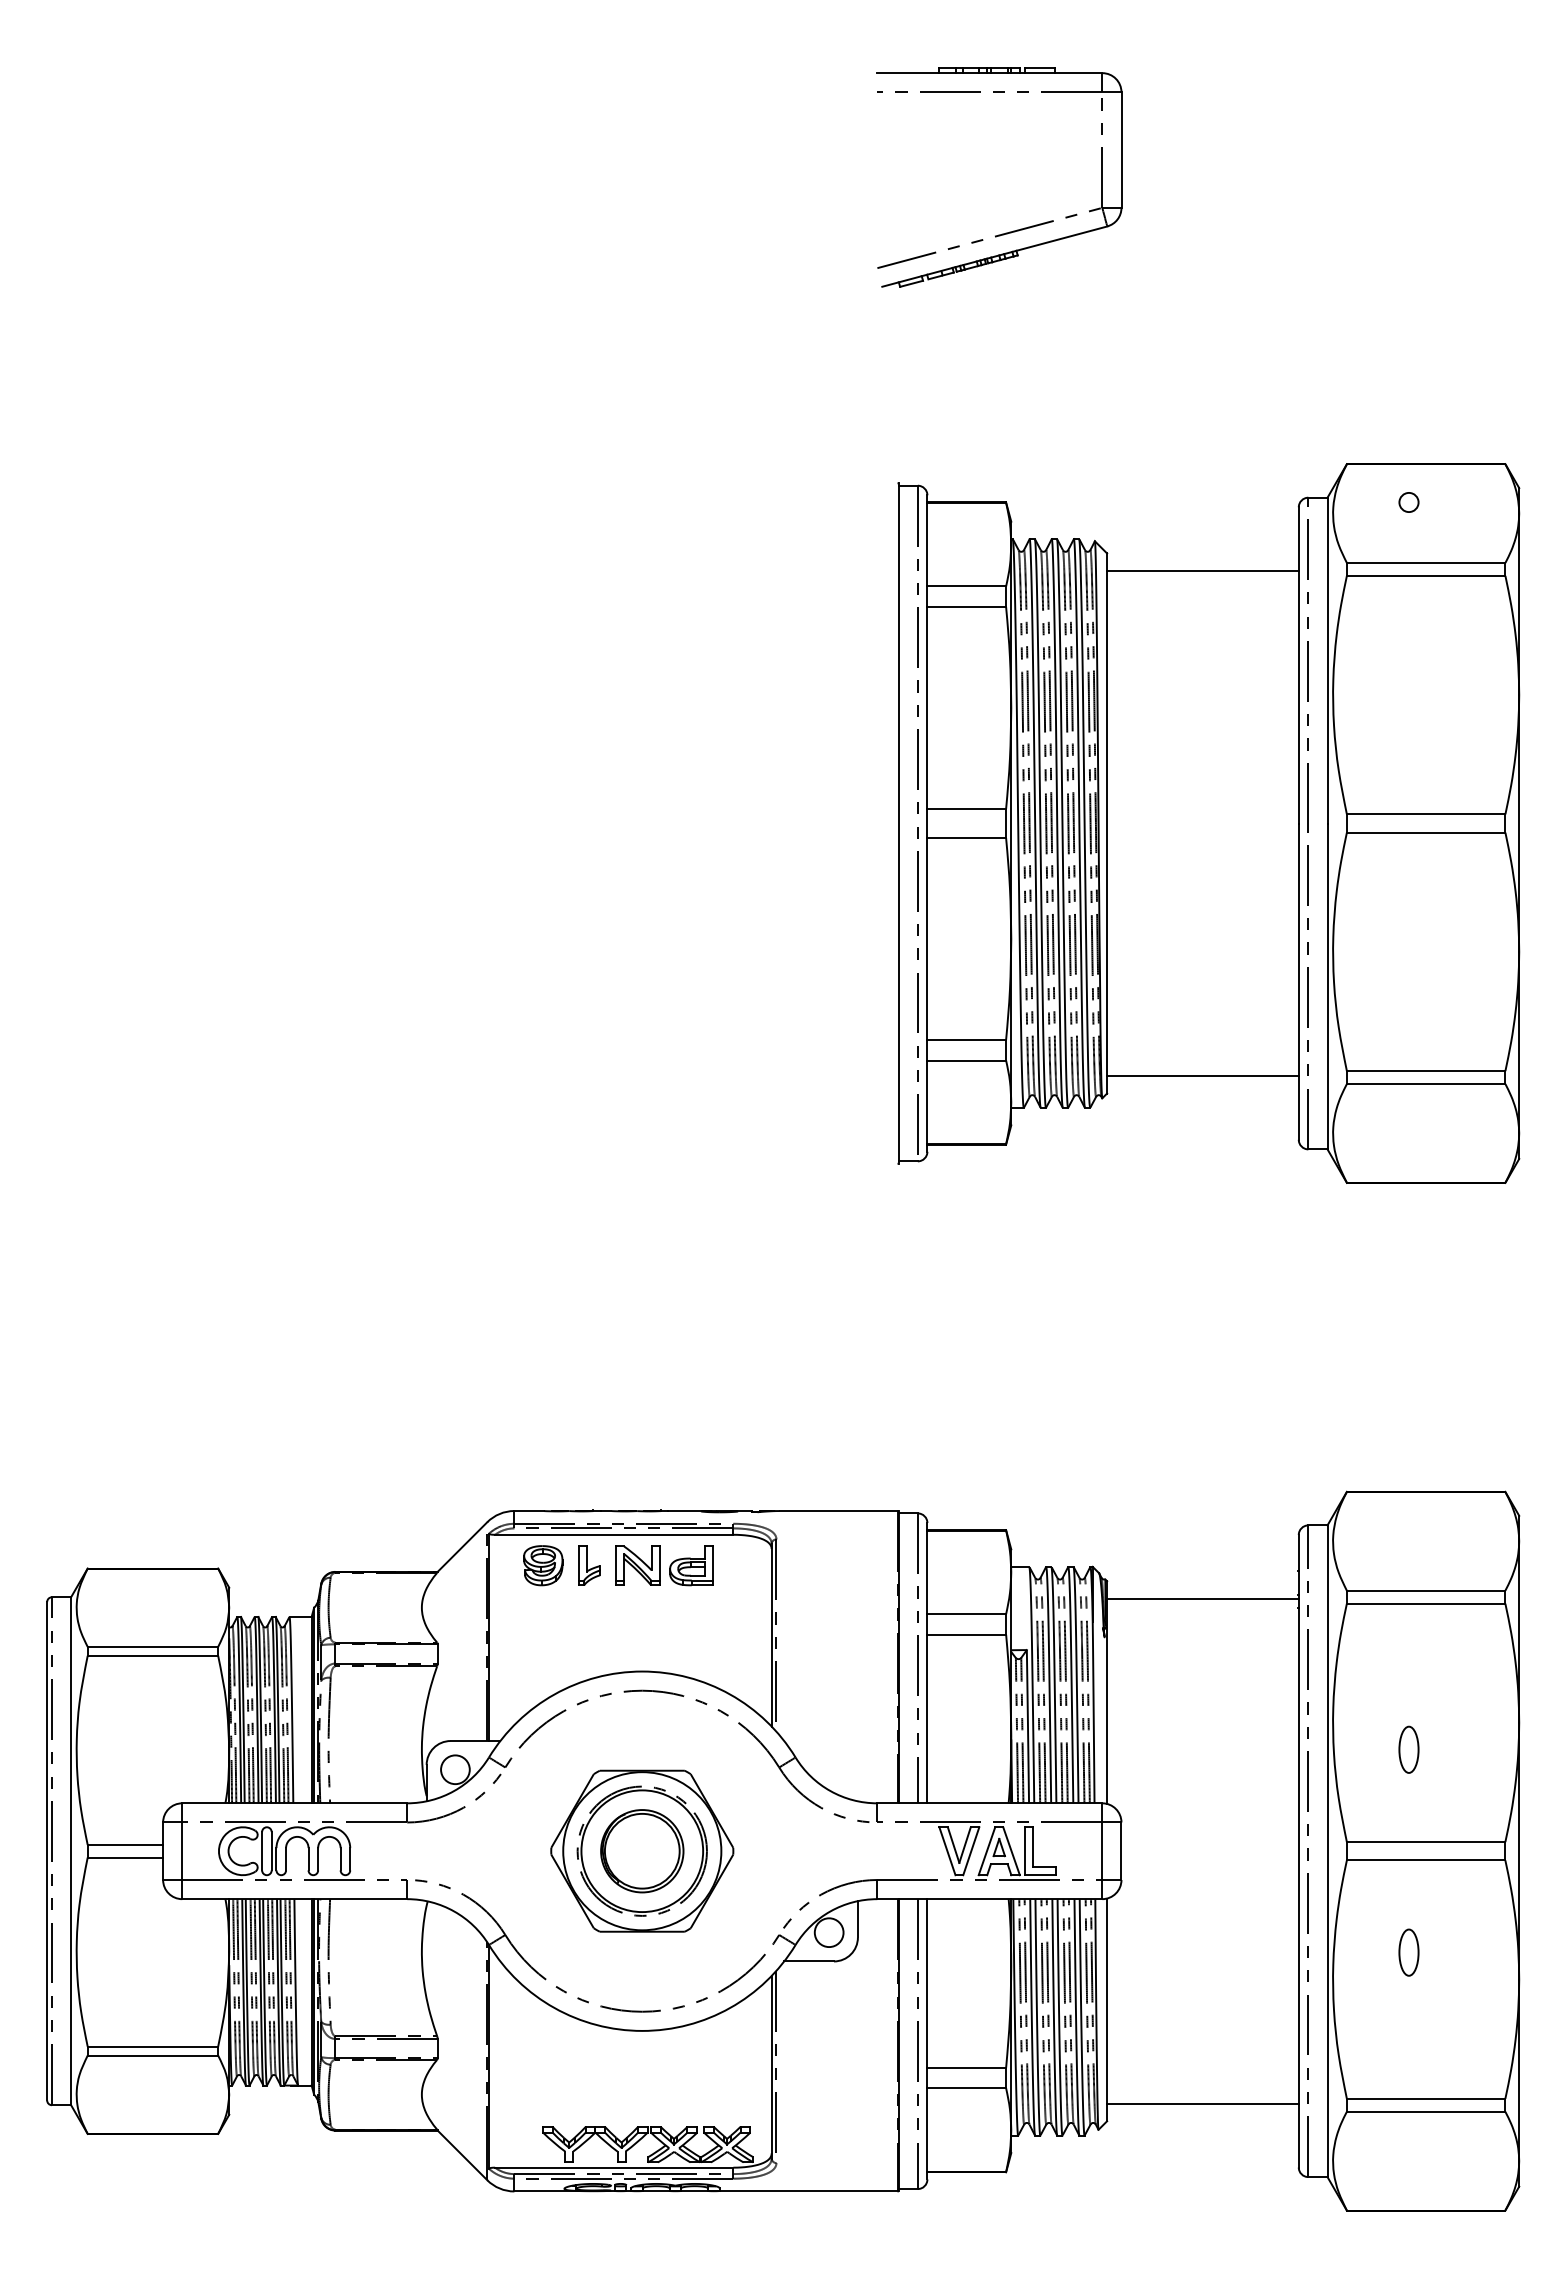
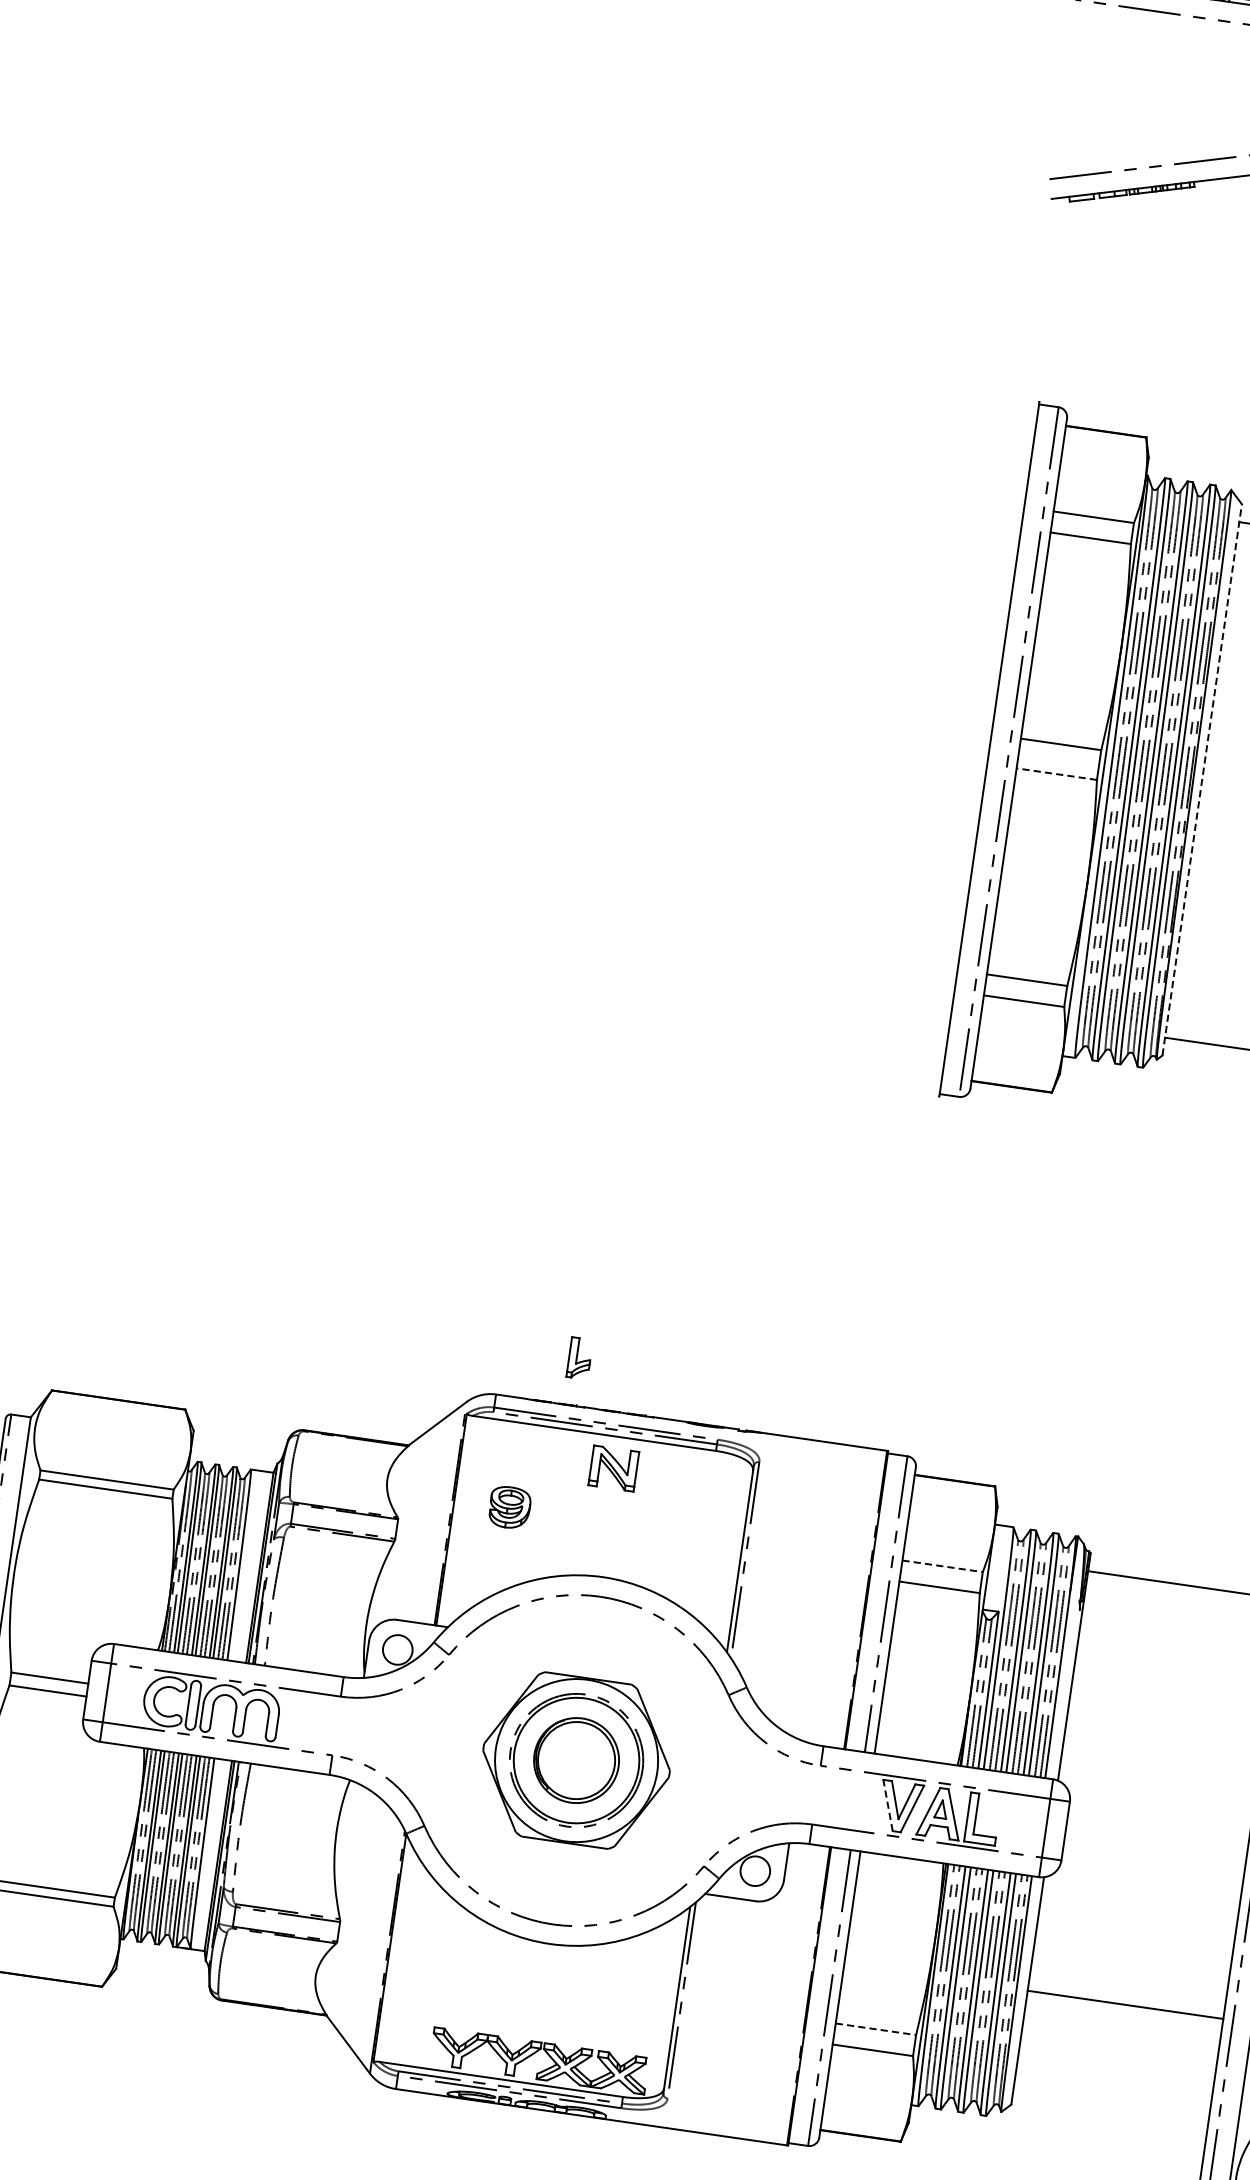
line: (1107, 823) -> (1202, 779), solid -> dashed
line: (966, 838) -> (1056, 774), solid -> dashed
part: (543, 1565) -> (510, 1507), moved
part: (589, 1565) -> (579, 1358), moved
part: (691, 1565) -> (668, 1476), removed
line: (967, 1614) -> (943, 1566), solid -> dashed
line: (947, 1850) -> (888, 1804), solid -> dashed
line: (967, 2067) -> (876, 2029), solid -> dashed
line: (1202, 2103) -> (1125, 2004), moved

